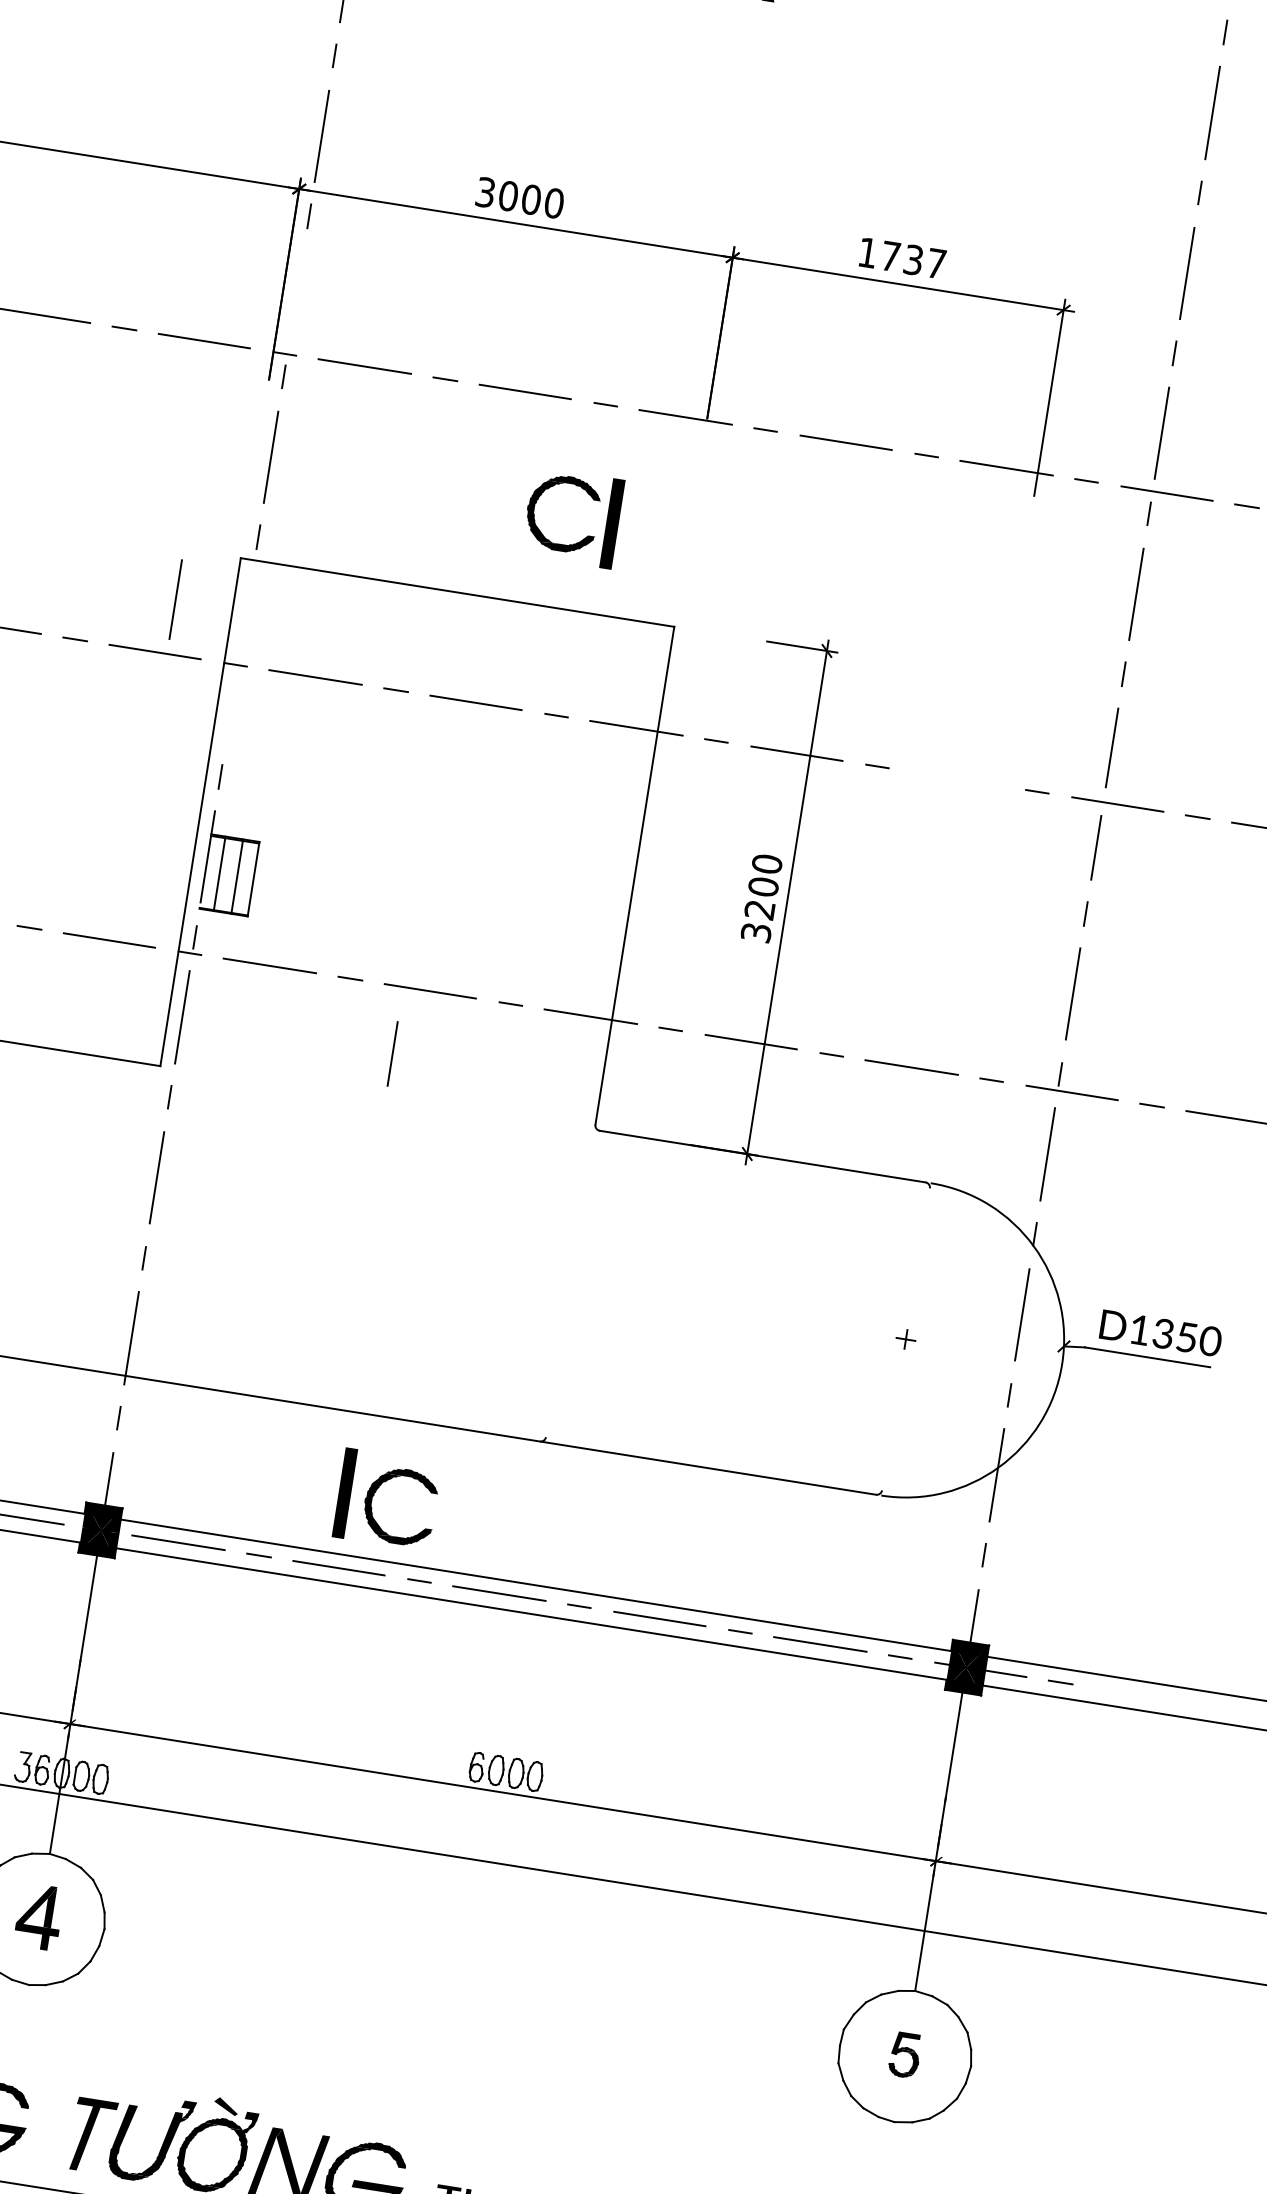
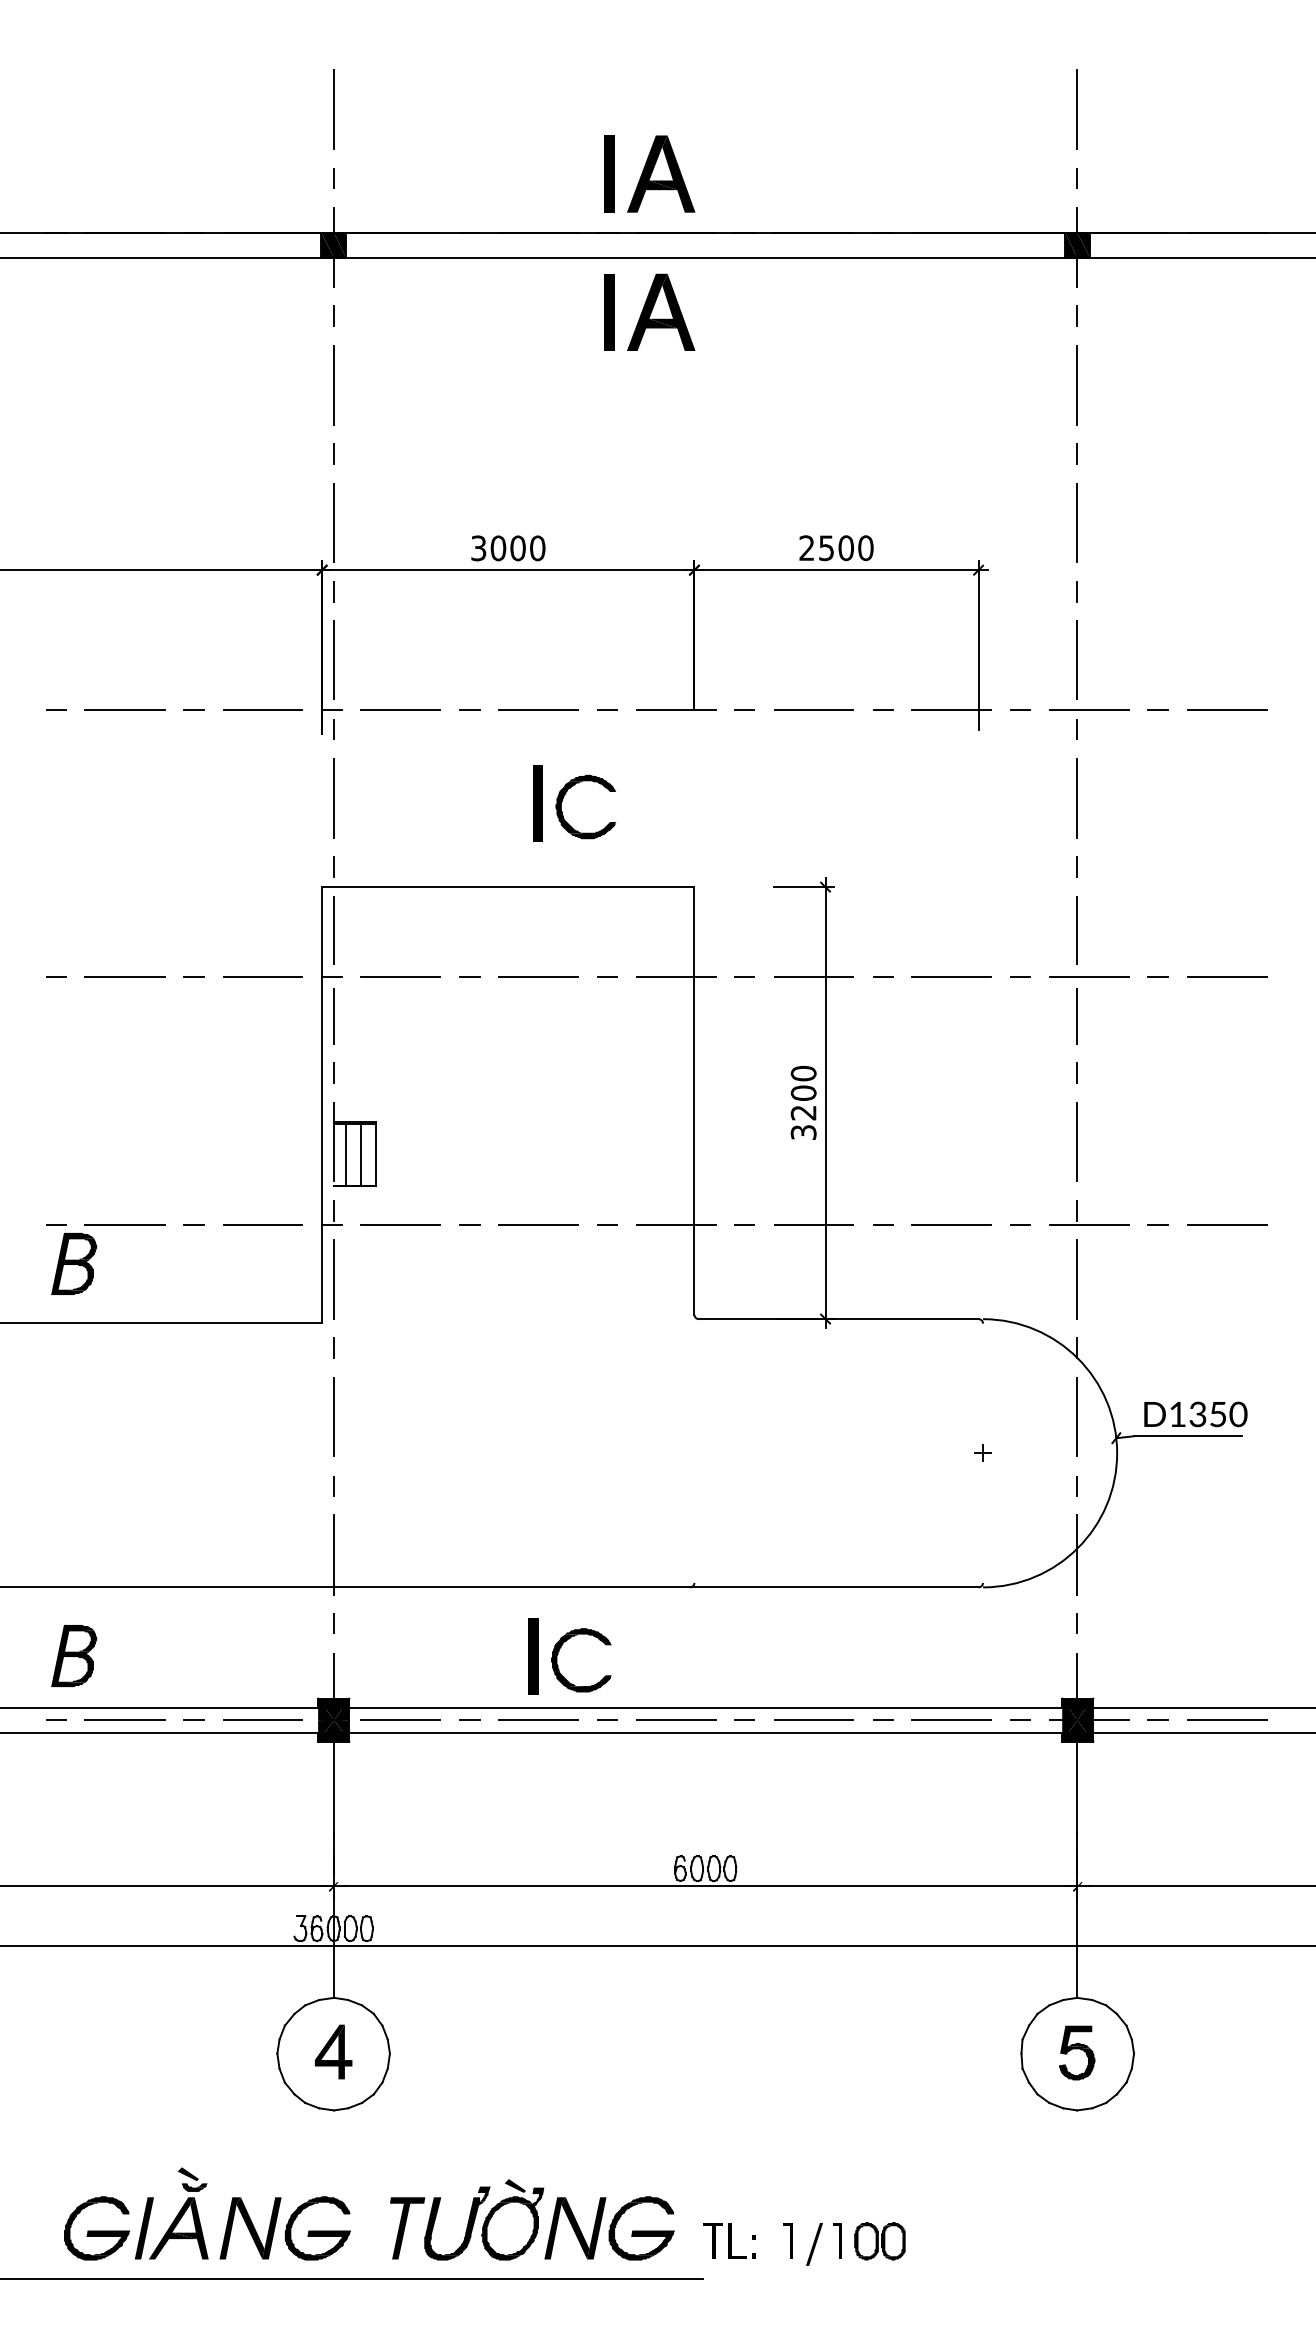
text: (902, 258) -> (836, 548), 1737 -> 2500
line: (296, 296) -> (334, 660), added
part: (611, 524) -> (537, 803), moved
line: (174, 599) -> (333, 930), moved
line: (957, 779) -> (951, 977), added
line: (391, 1054) -> (333, 1016), moved
line: (1140, 1695) -> (1226, 1720), added
part: (905, 2054) -> (1077, 2052), size x1.43

